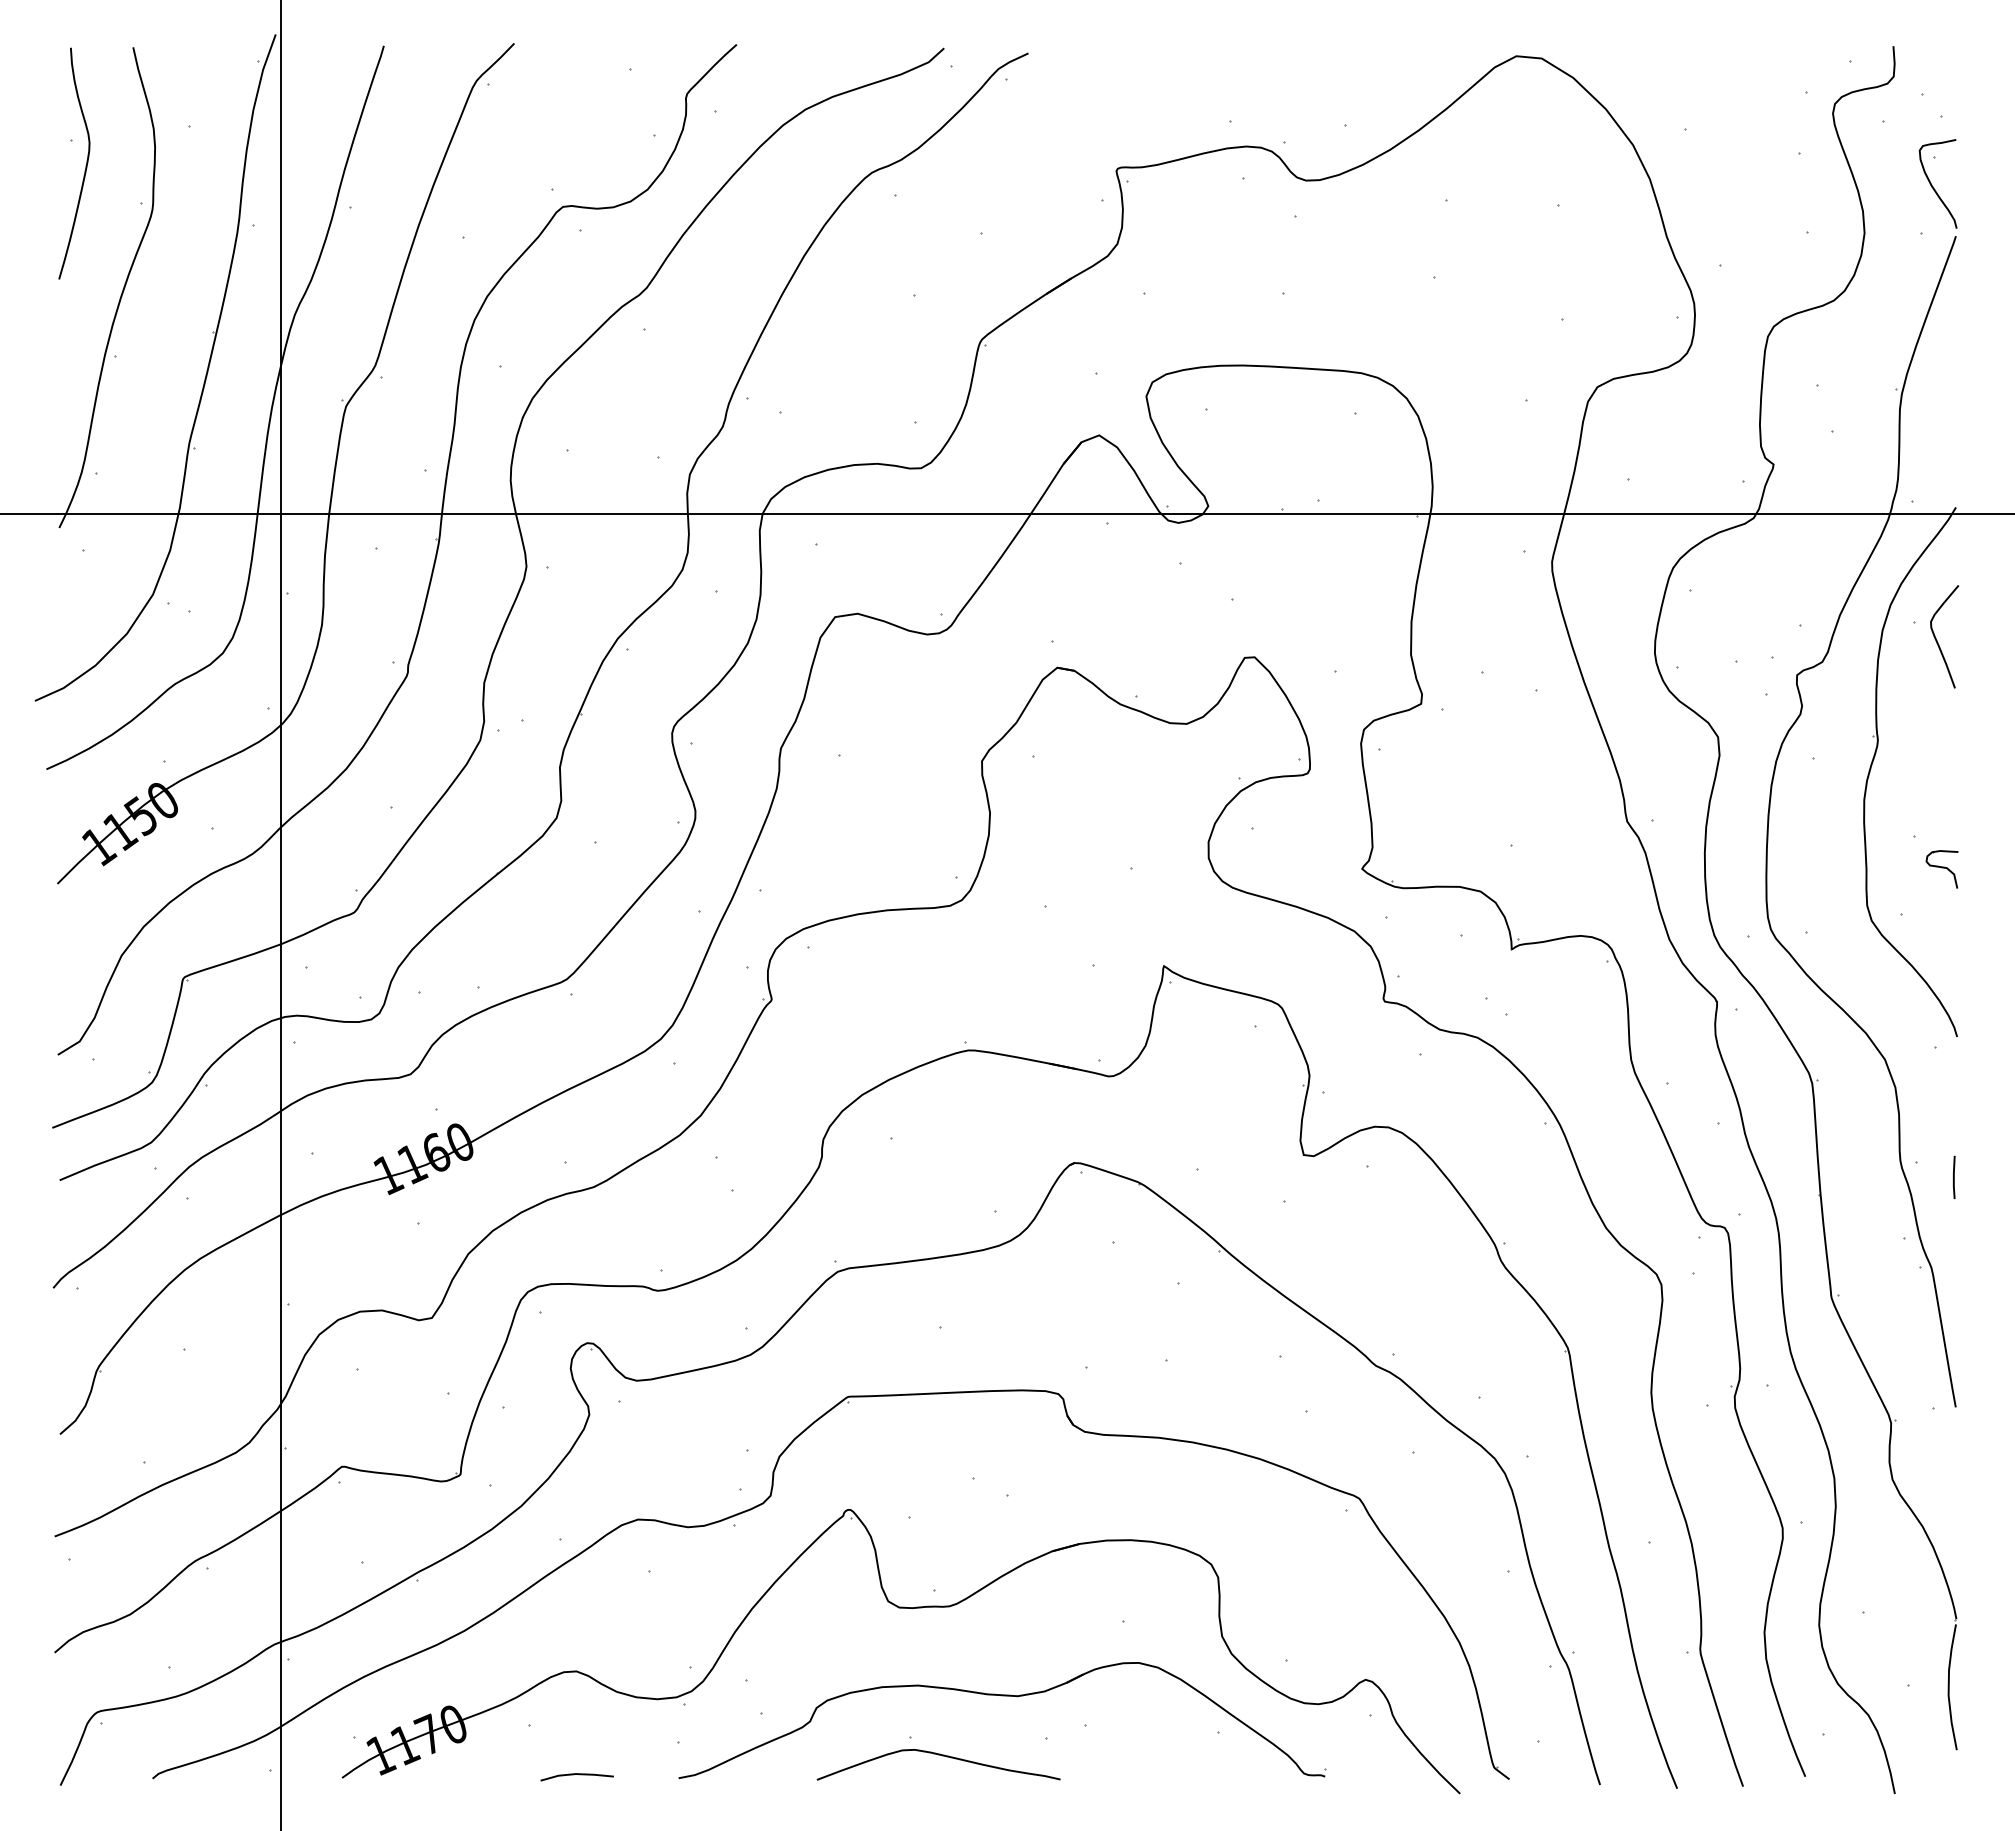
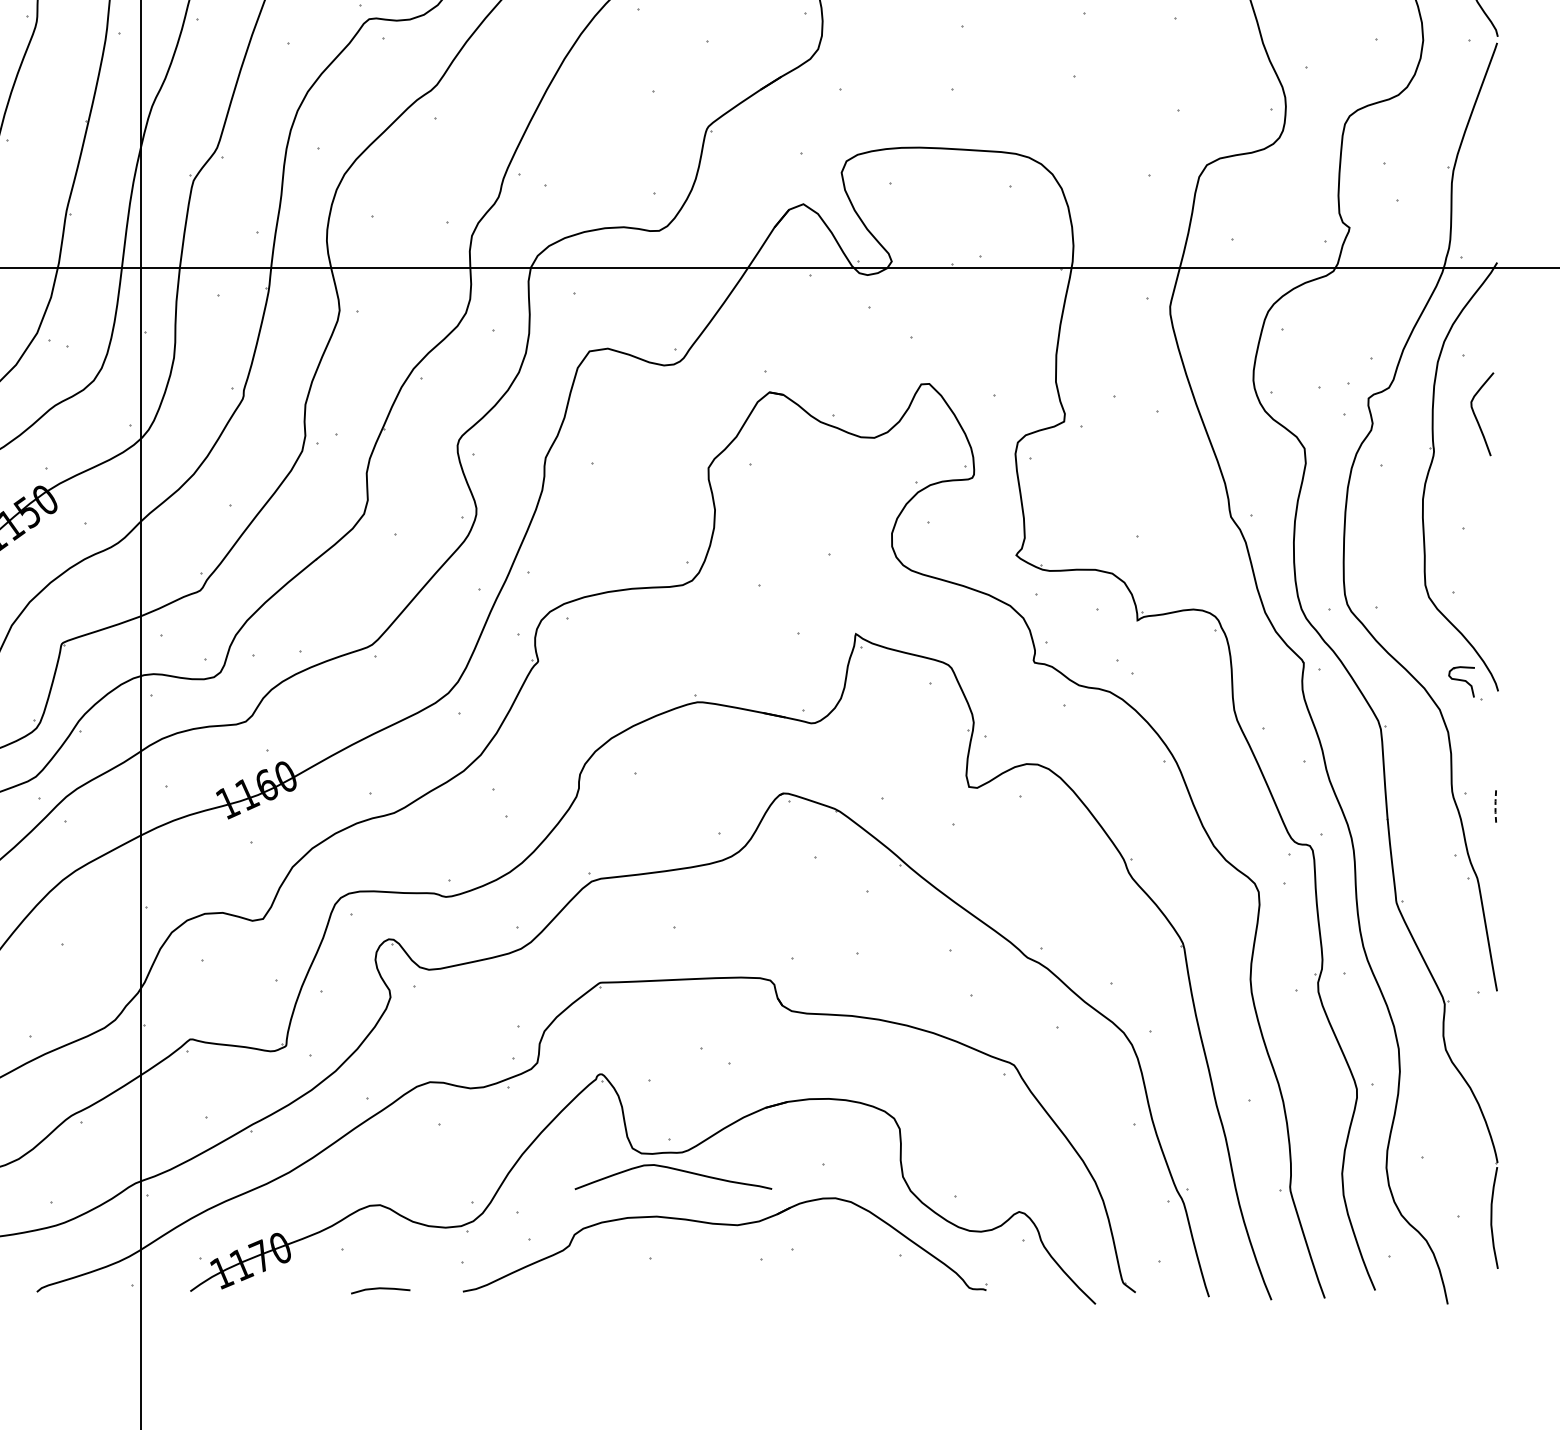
curve: (1937, 640) -> (1476, 417), moved
part: (1941, 869) -> (1461, 682), moved
line: (1953, 1176) -> (1495, 804), solid -> dashed
curve: (942, 1756) -> (676, 1170), moved

